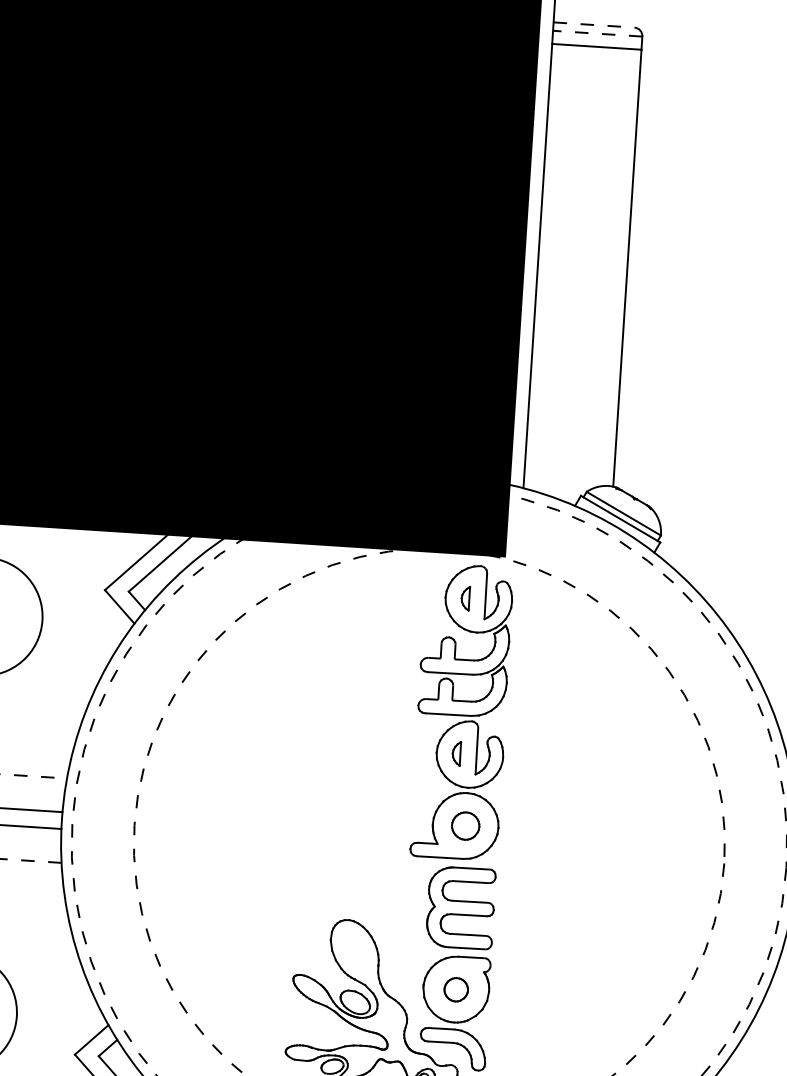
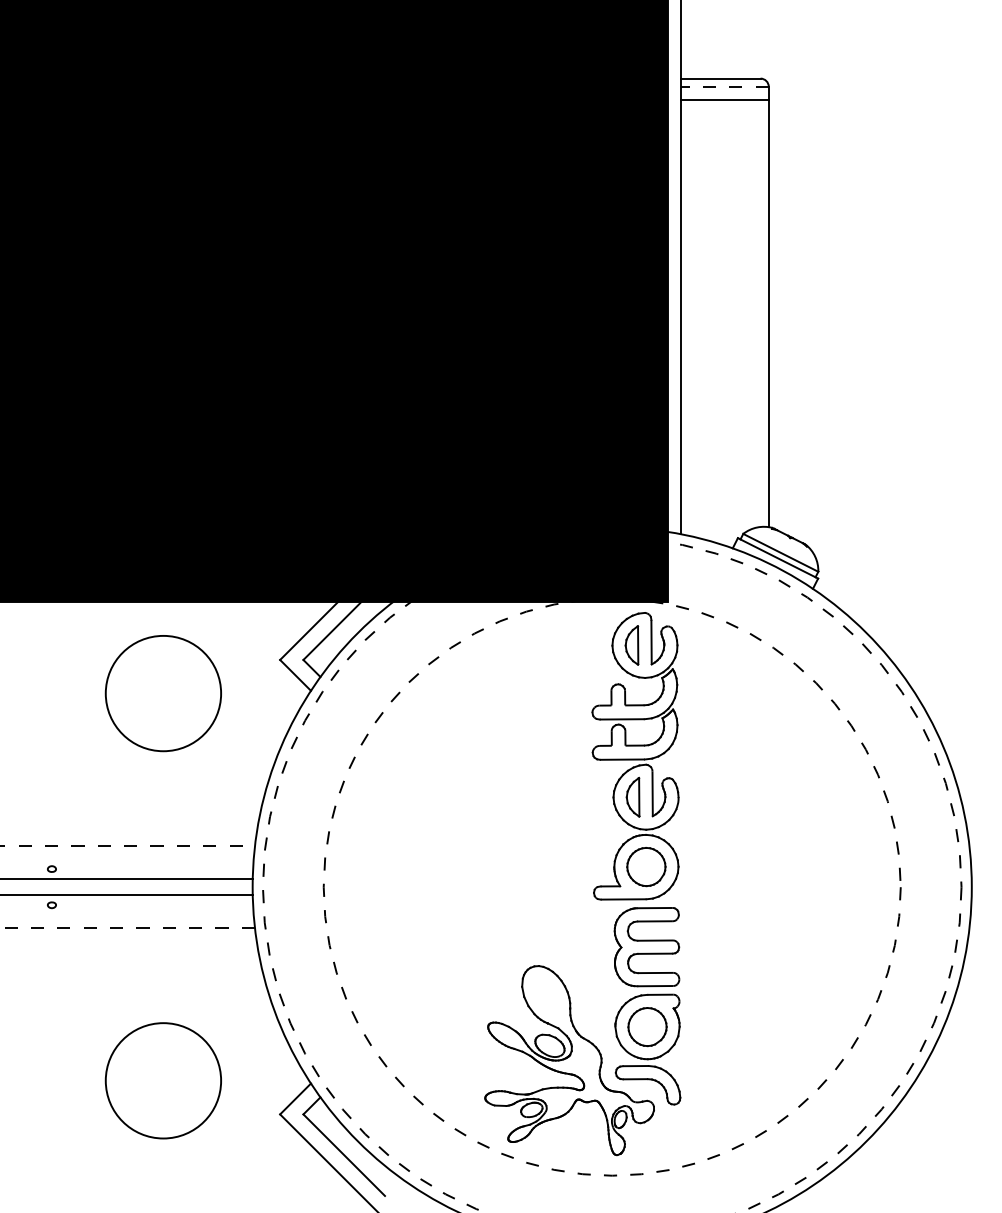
line: (594, 24) -> (721, 78), dashed -> solid
part: (465, 598) -> (631, 645), size x1.67
part: (456, 752) -> (632, 796), size x1.67
part: (465, 826) -> (646, 867), size x1.43
part: (456, 990) -> (647, 1027), size x1.67

